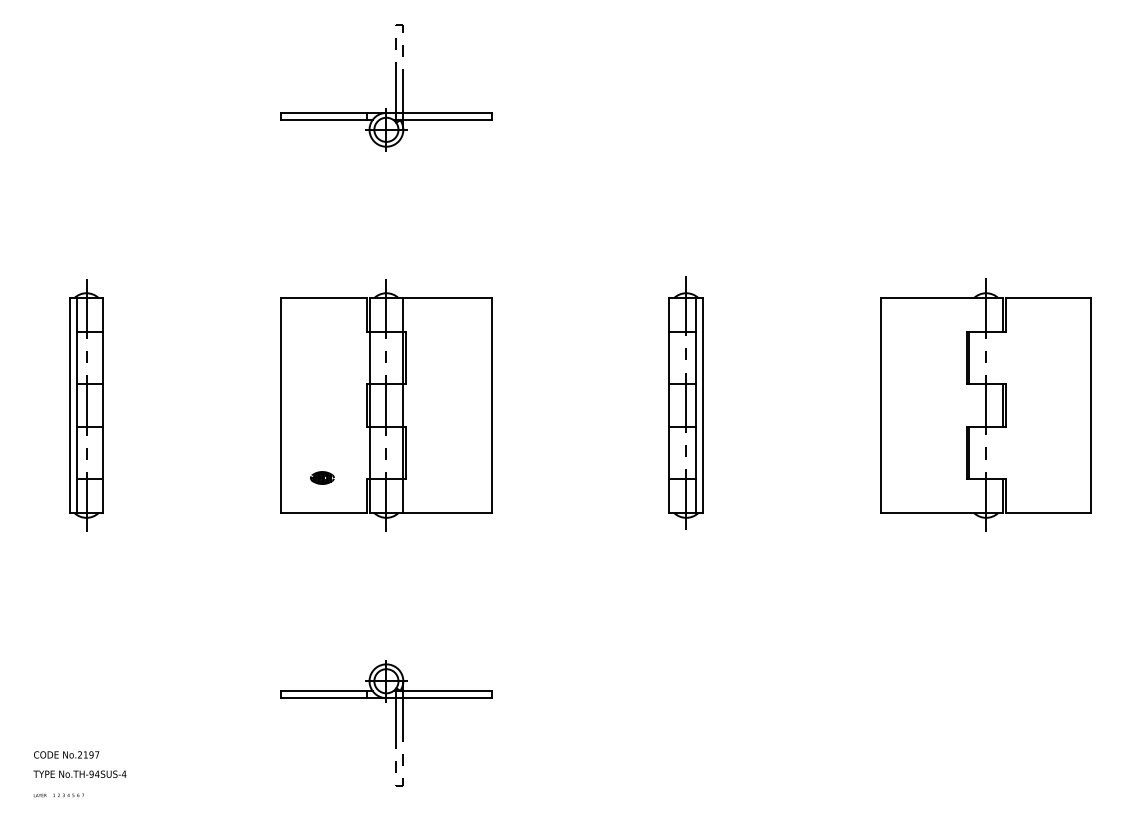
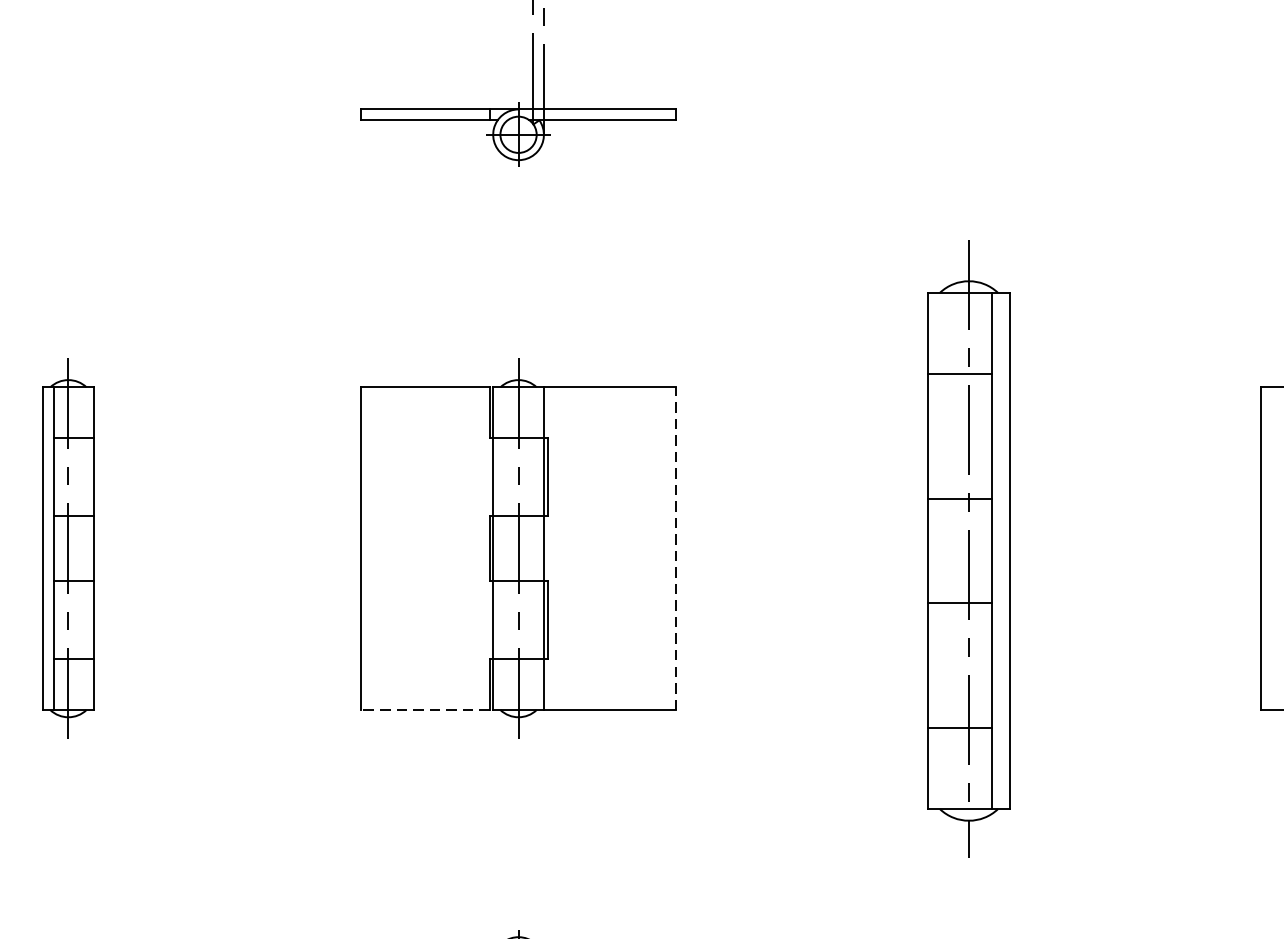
part: (685, 402) -> (967, 544), size x1.6
line: (491, 405) -> (676, 548), solid -> dashed
part: (322, 477) -> (422, 656), removed
line: (324, 513) -> (425, 710), solid -> dashed

